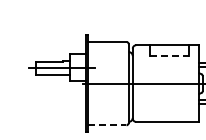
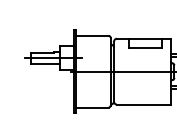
line: (169, 56) -> (145, 48), dashed -> solid
line: (107, 125) -> (92, 107), dashed -> solid

